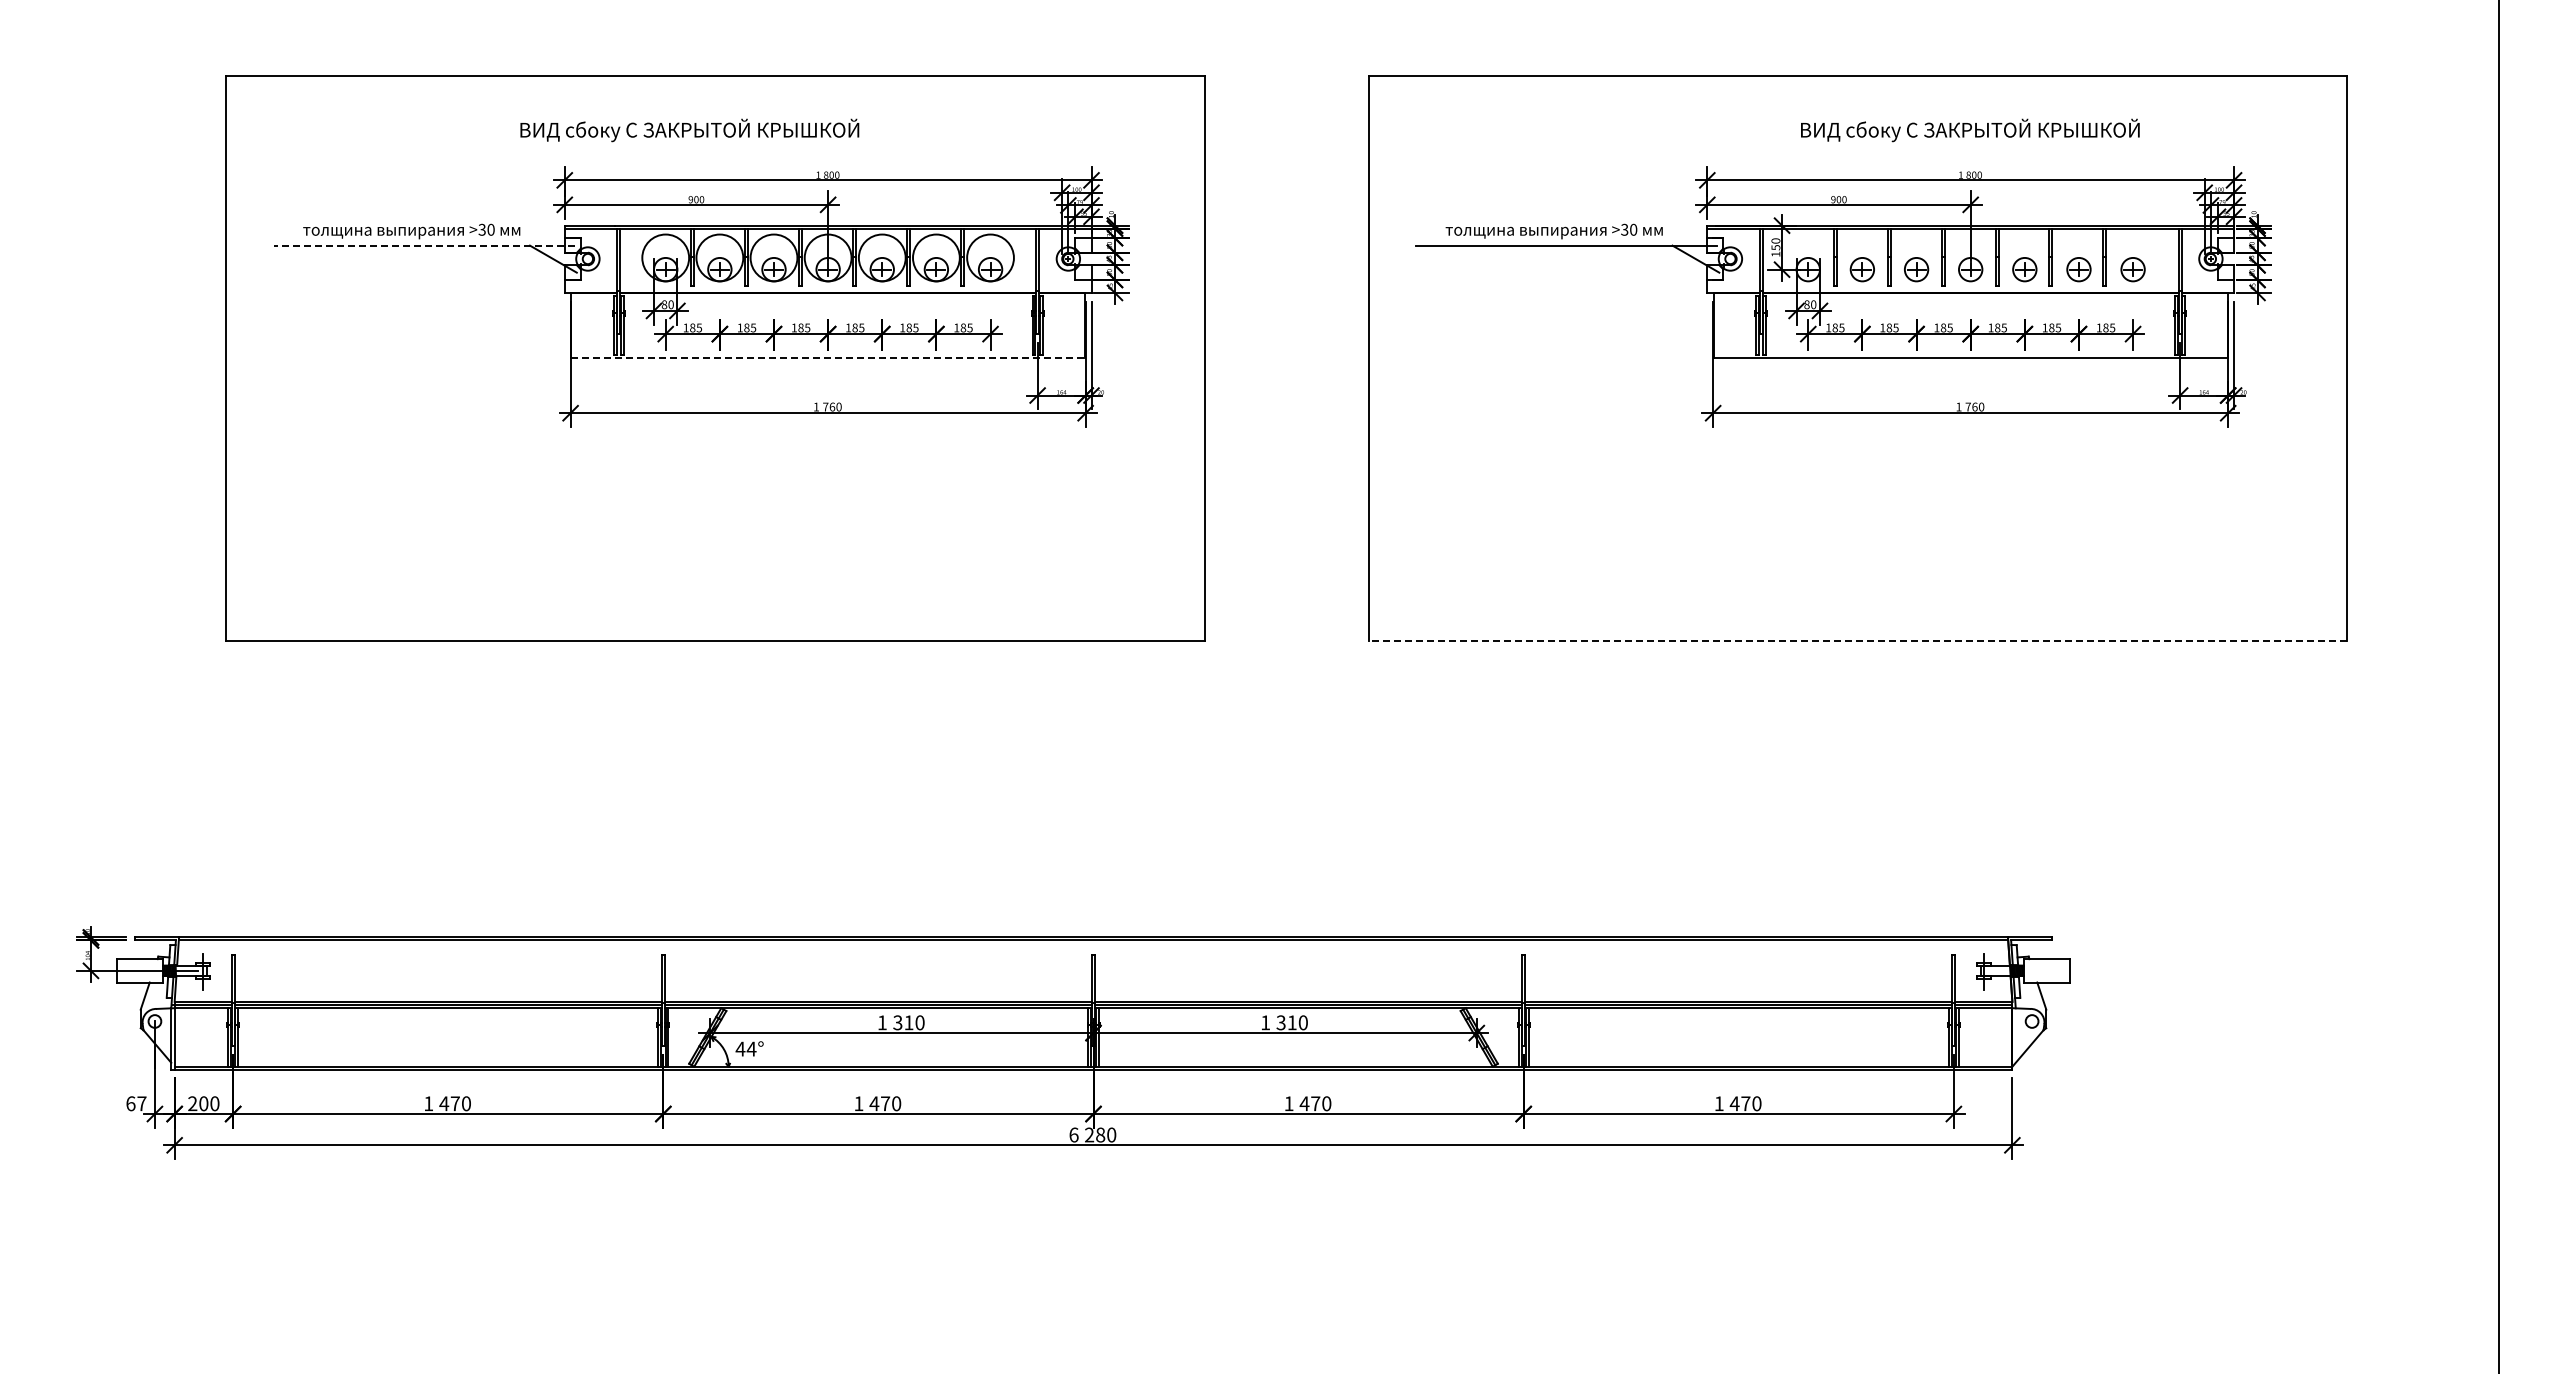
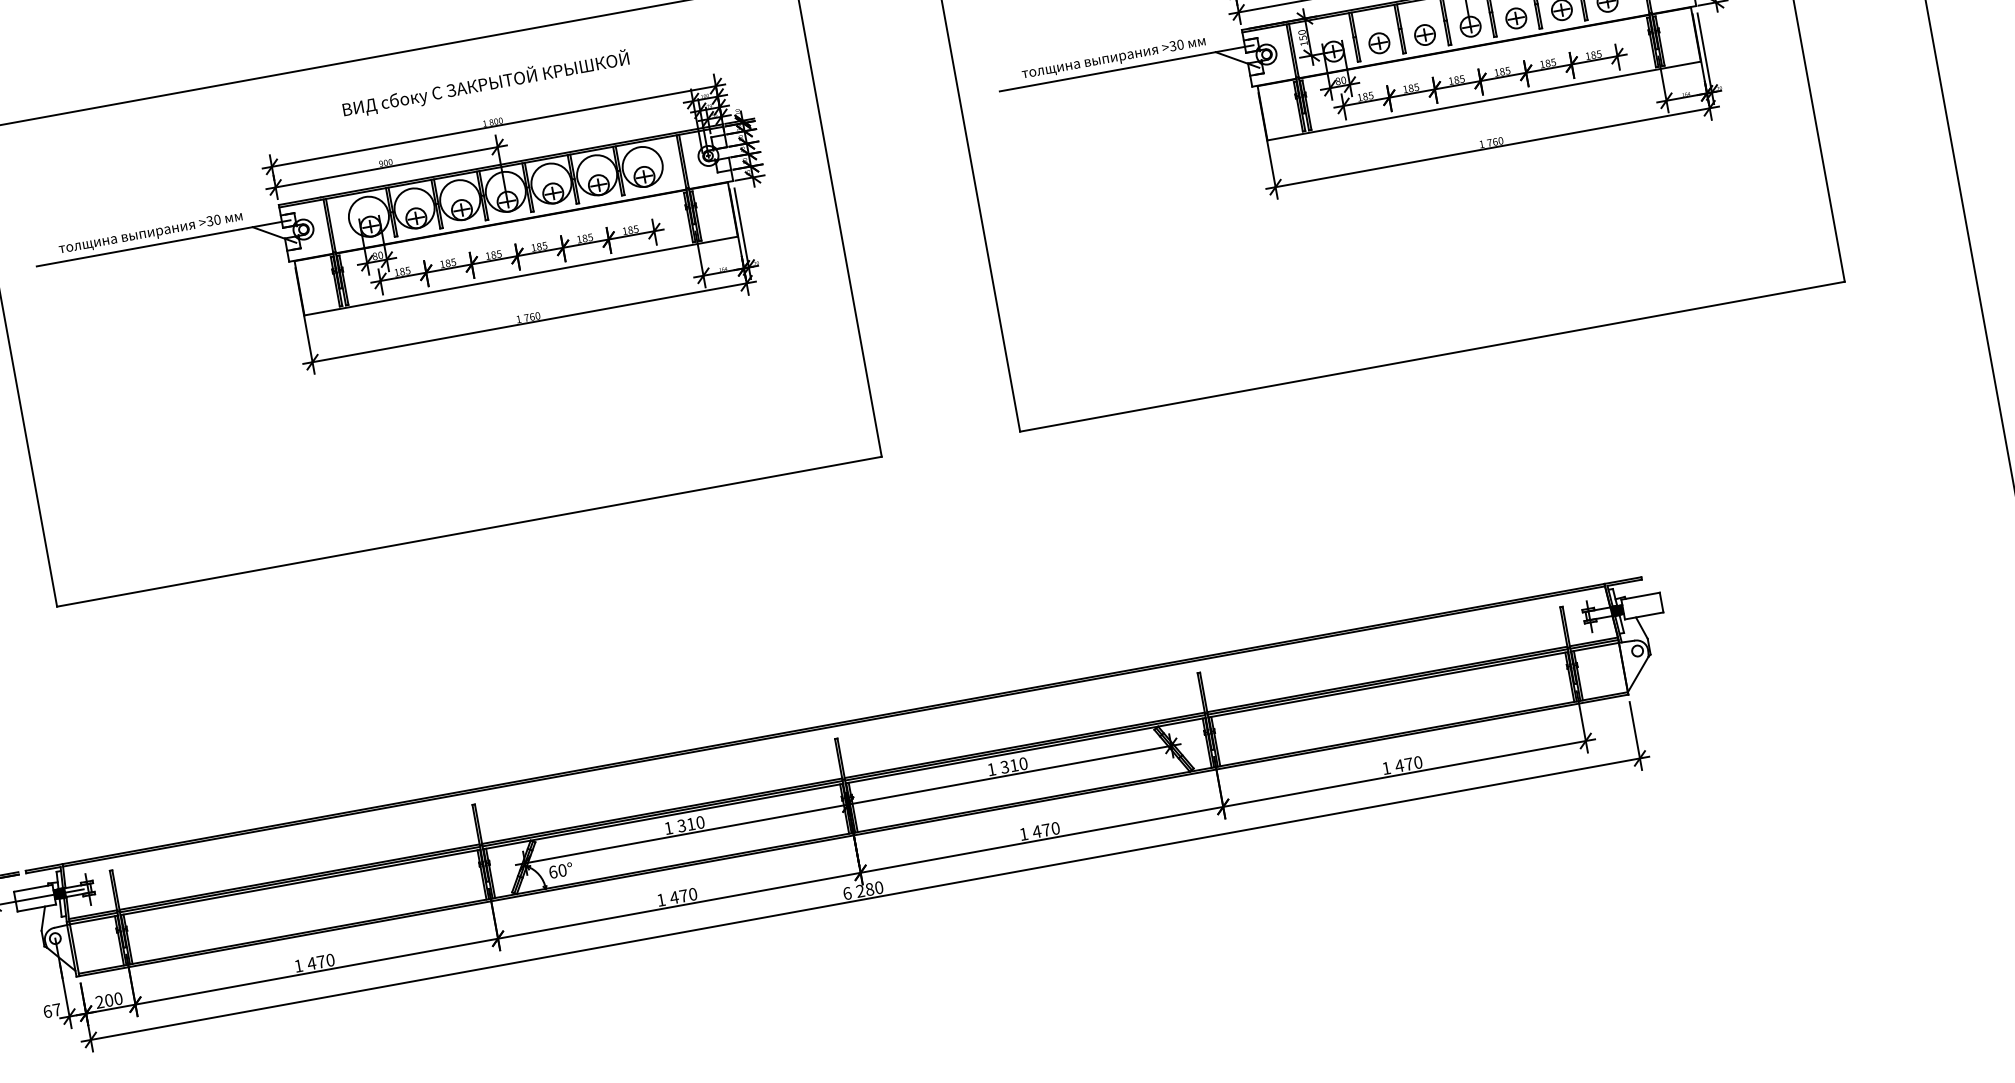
text: (689, 130) -> (485, 84), moved
line: (423, 245) -> (162, 243), dashed -> solid
line: (828, 357) -> (521, 275), dashed -> solid
line: (1857, 640) -> (1432, 356), dashed -> solid
text: (745, 1048) -> (557, 870), 44° -> 60°

